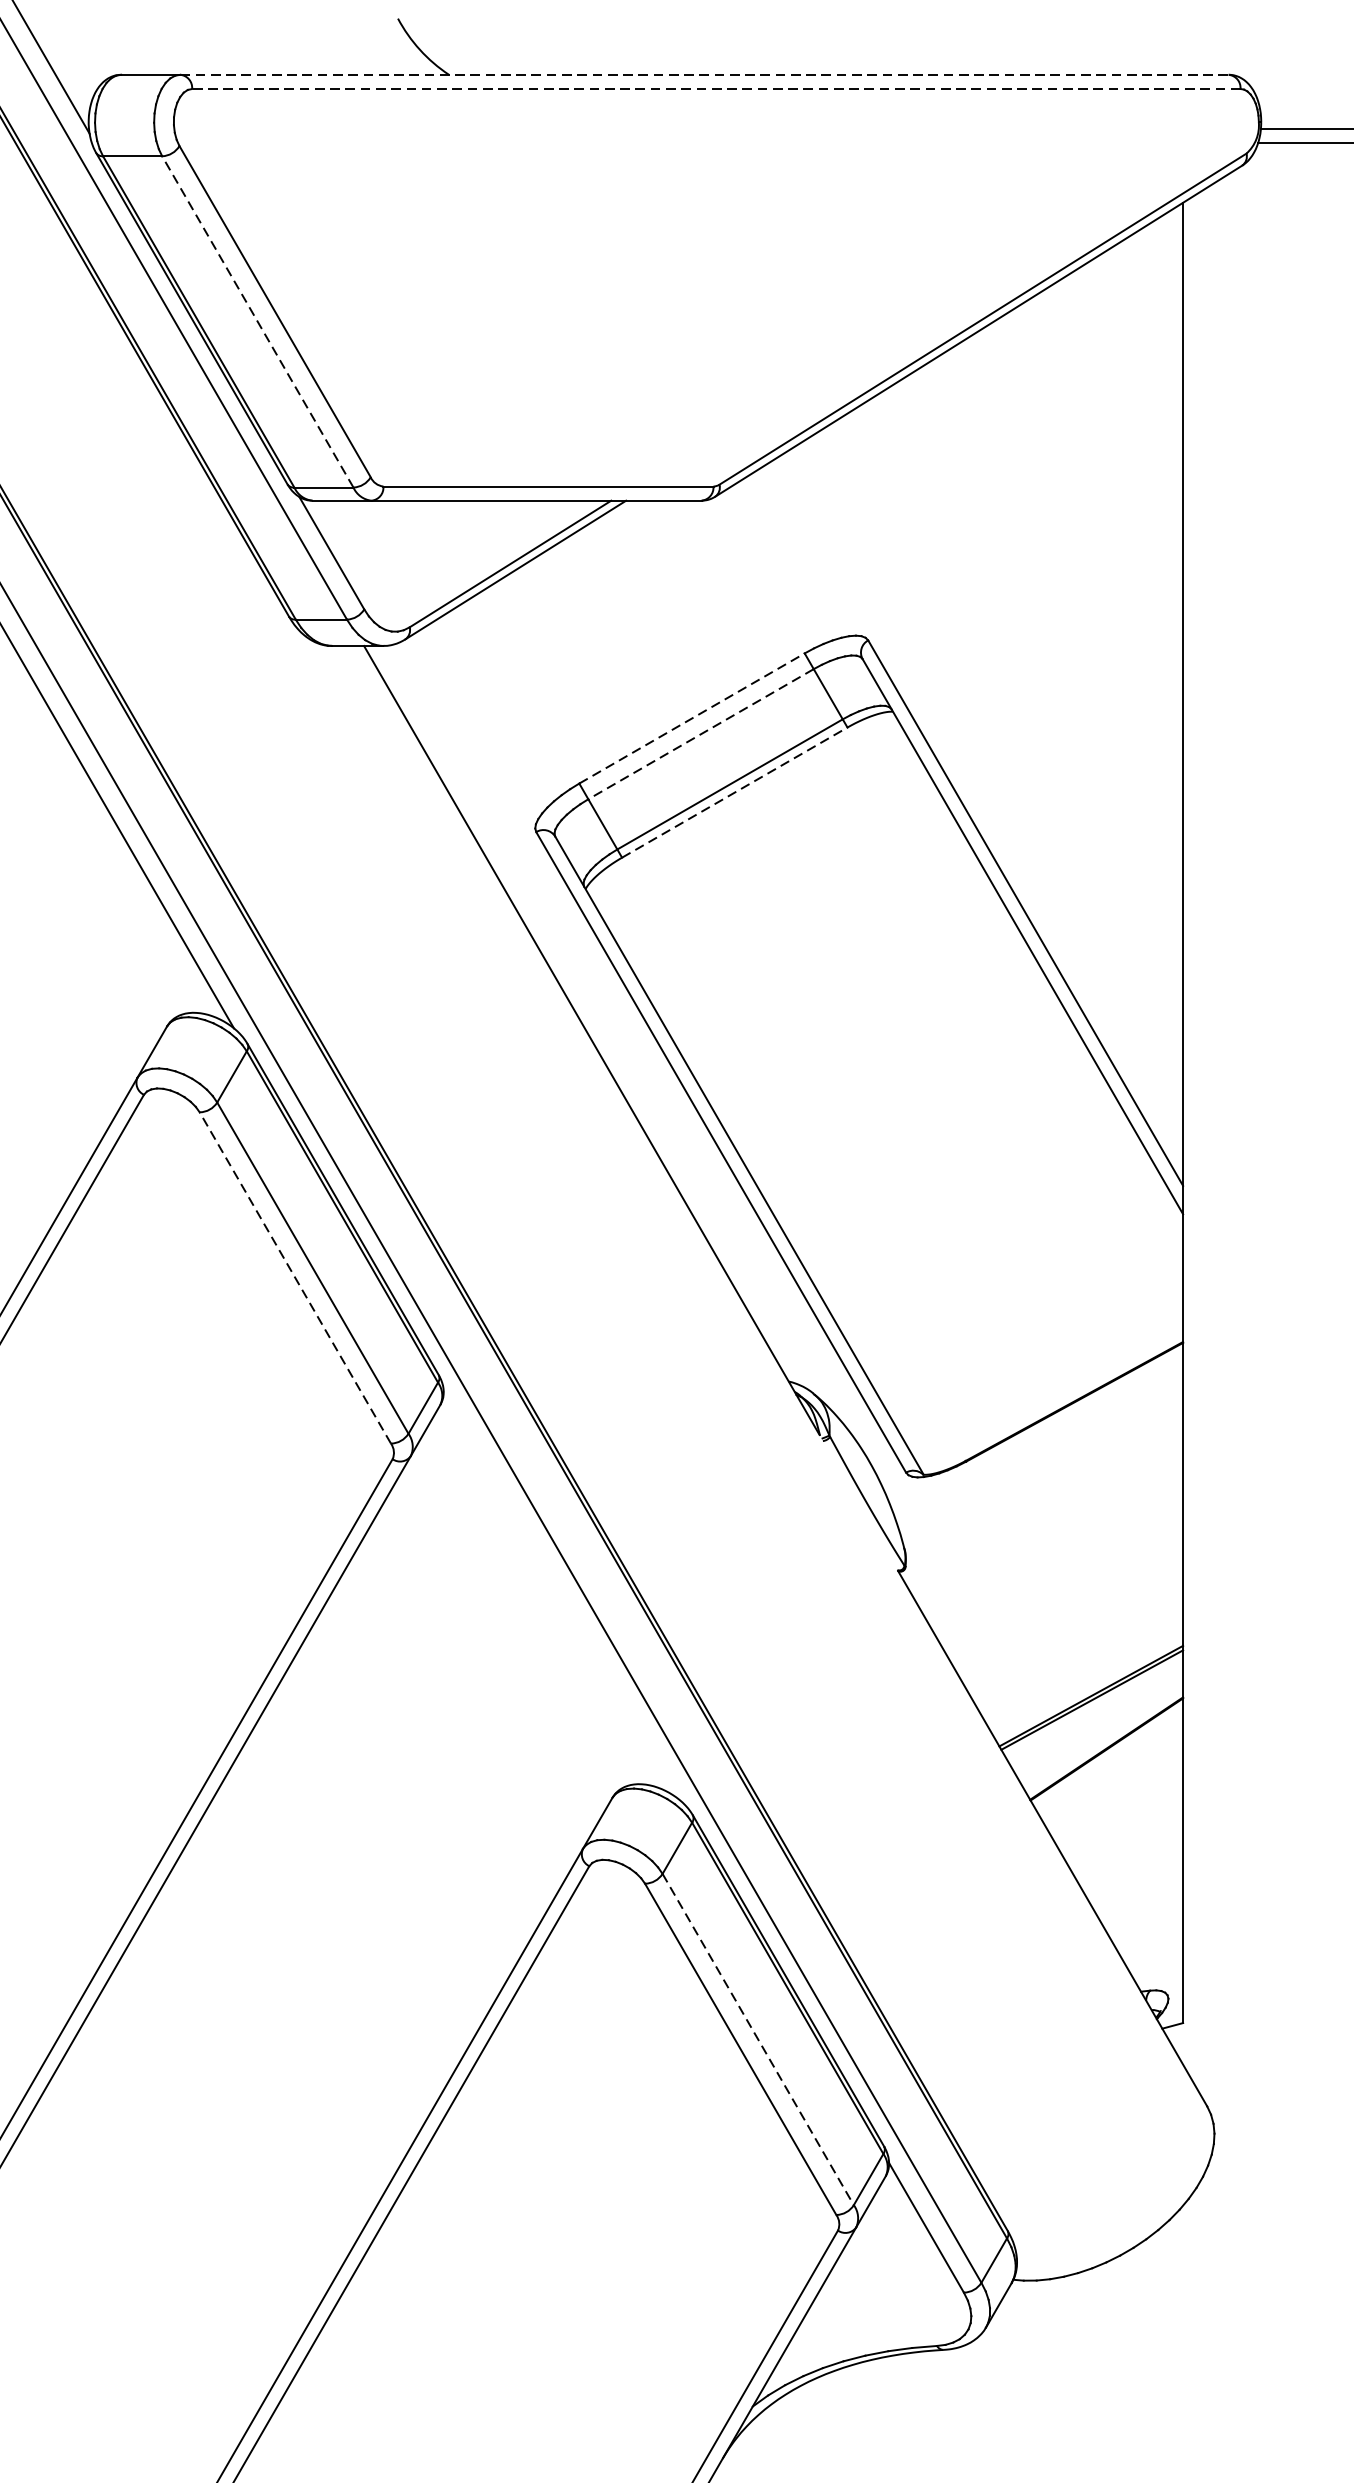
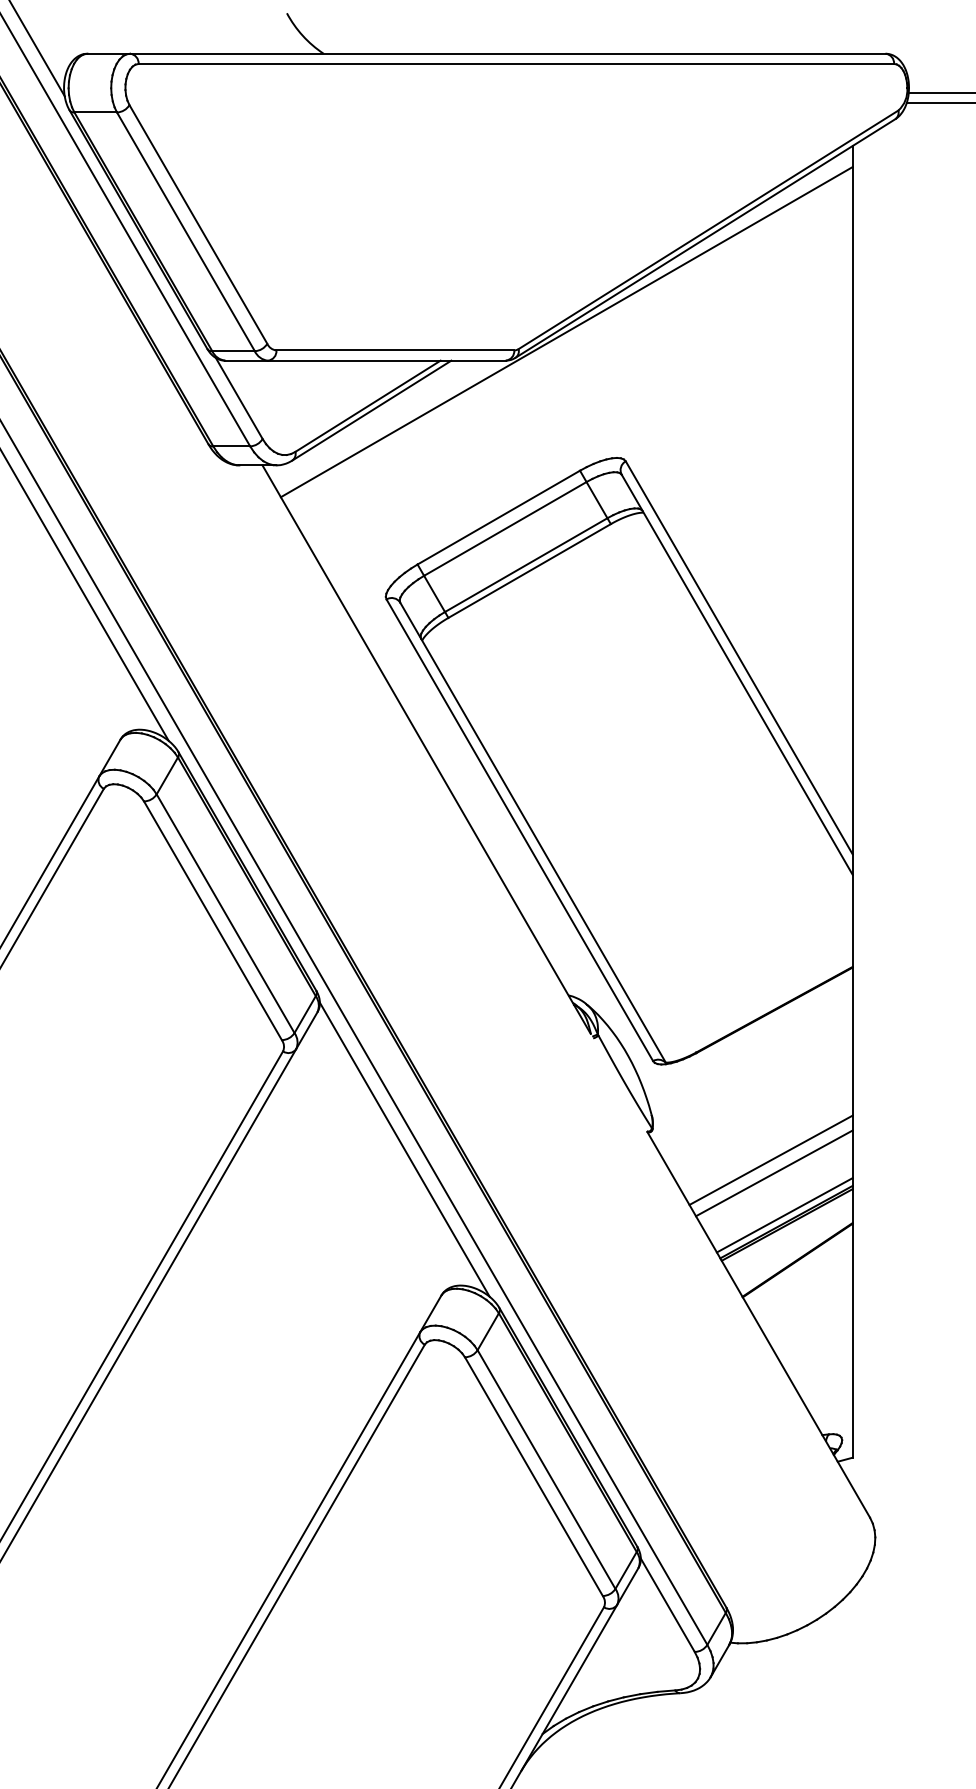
line: (704, 74) -> (507, 53), dashed -> solid
line: (716, 88) -> (516, 63), dashed -> solid
line: (257, 321) -> (185, 231), dashed -> solid
line: (785, 461) -> (566, 332), added
line: (691, 718) -> (498, 517), dashed -> solid
line: (701, 733) -> (505, 528), dashed -> solid
line: (734, 793) -> (529, 571), dashed -> solid
line: (294, 1277) -> (212, 920), dashed -> solid
line: (561, 1595) -> (404, 1149), added
line: (1069, 1609) -> (770, 1159), added
line: (1074, 1628) -> (774, 1173), added
line: (1088, 1686) -> (784, 1215), added
line: (758, 2039) -> (546, 1469), dashed -> solid

